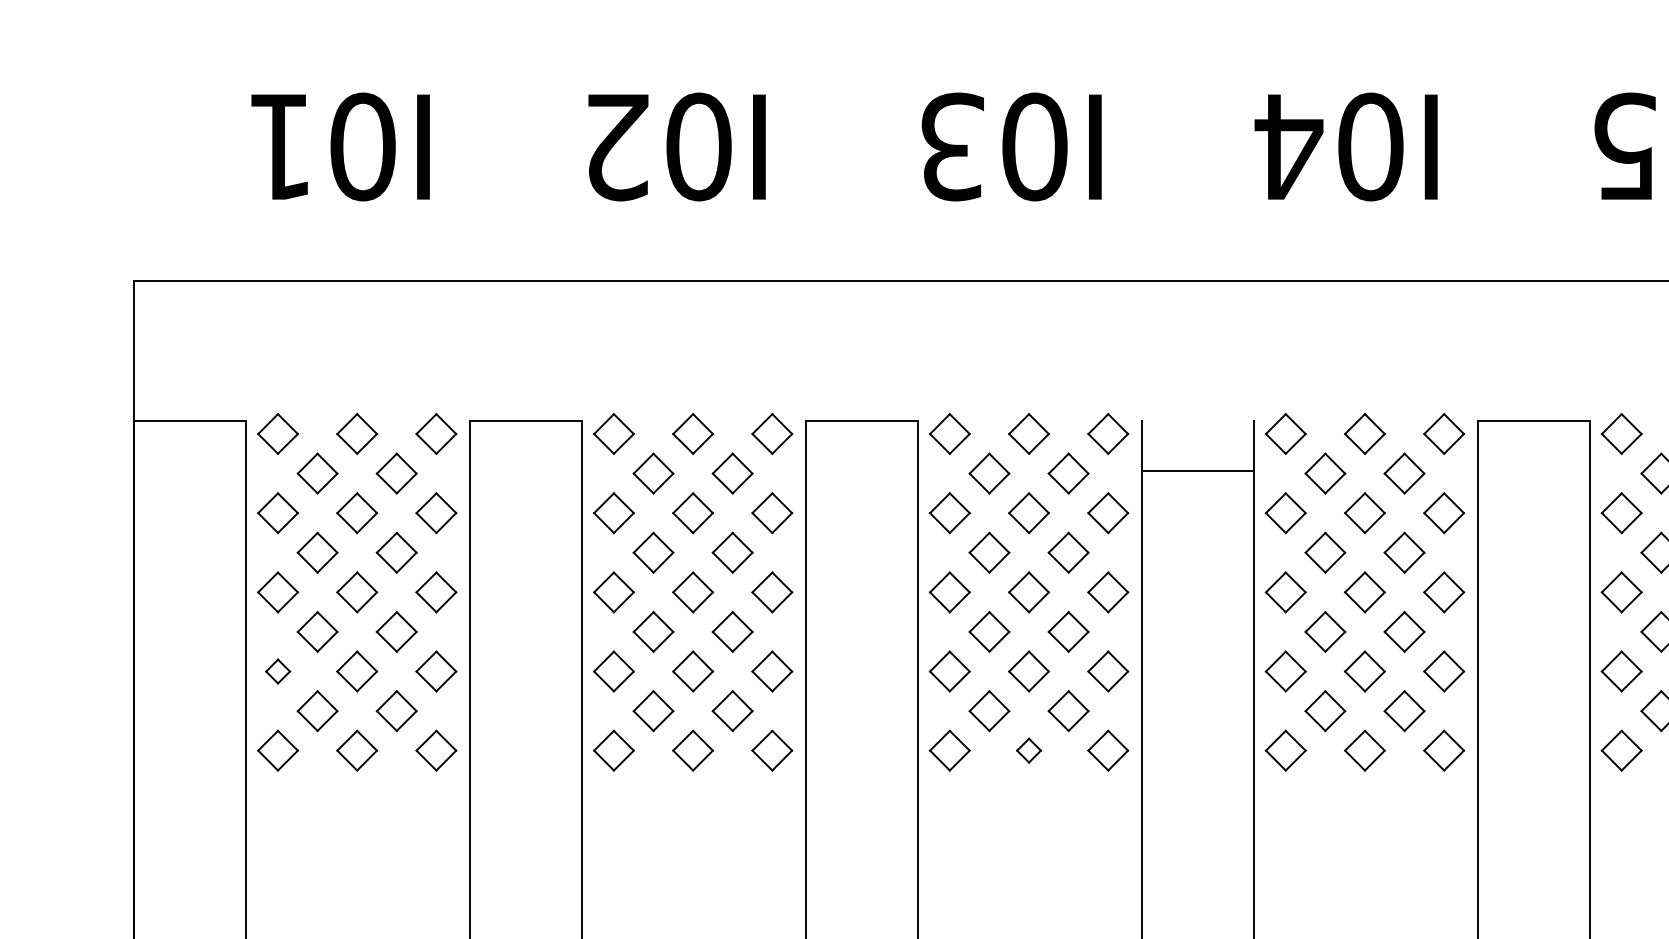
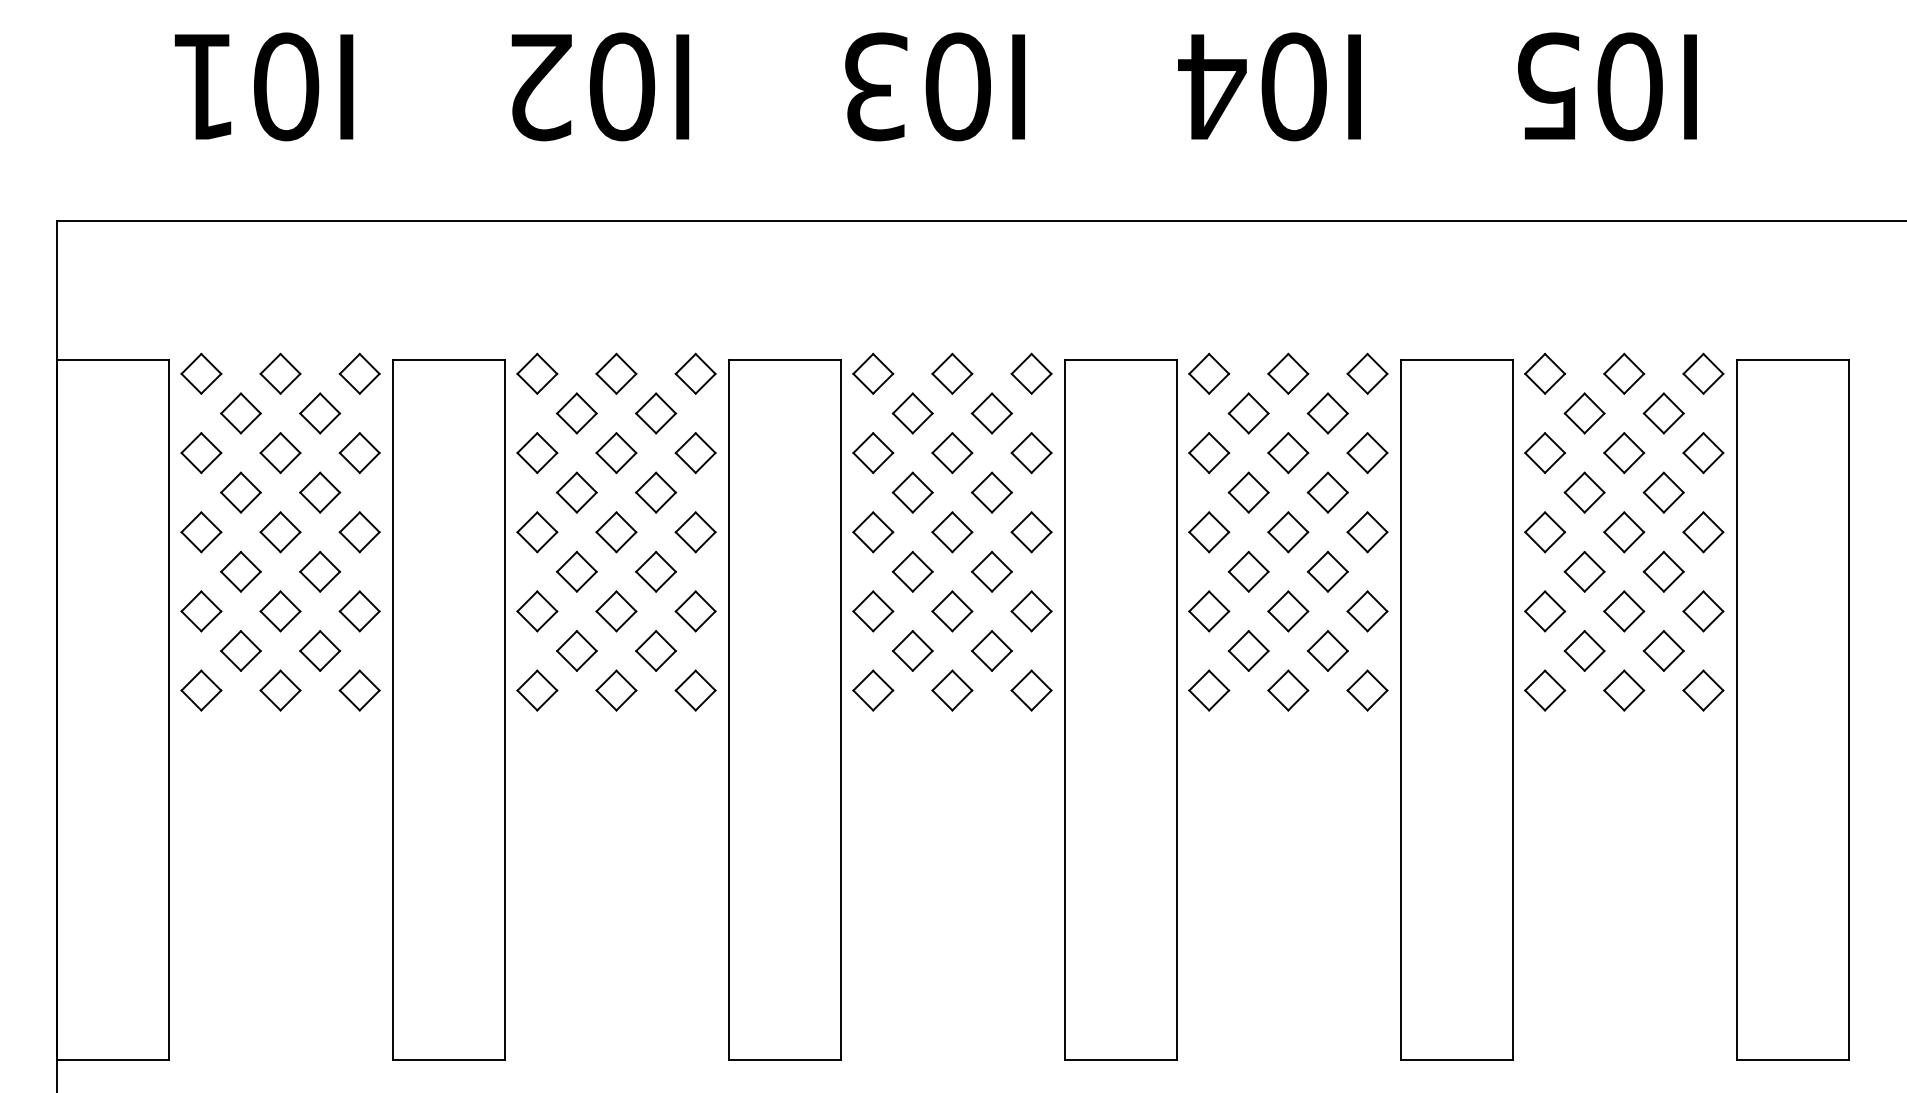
line: (1197, 470) -> (1120, 360), moved
part: (278, 671) -> (201, 611), size x1.67
part: (1029, 750) -> (952, 690), size x1.67

